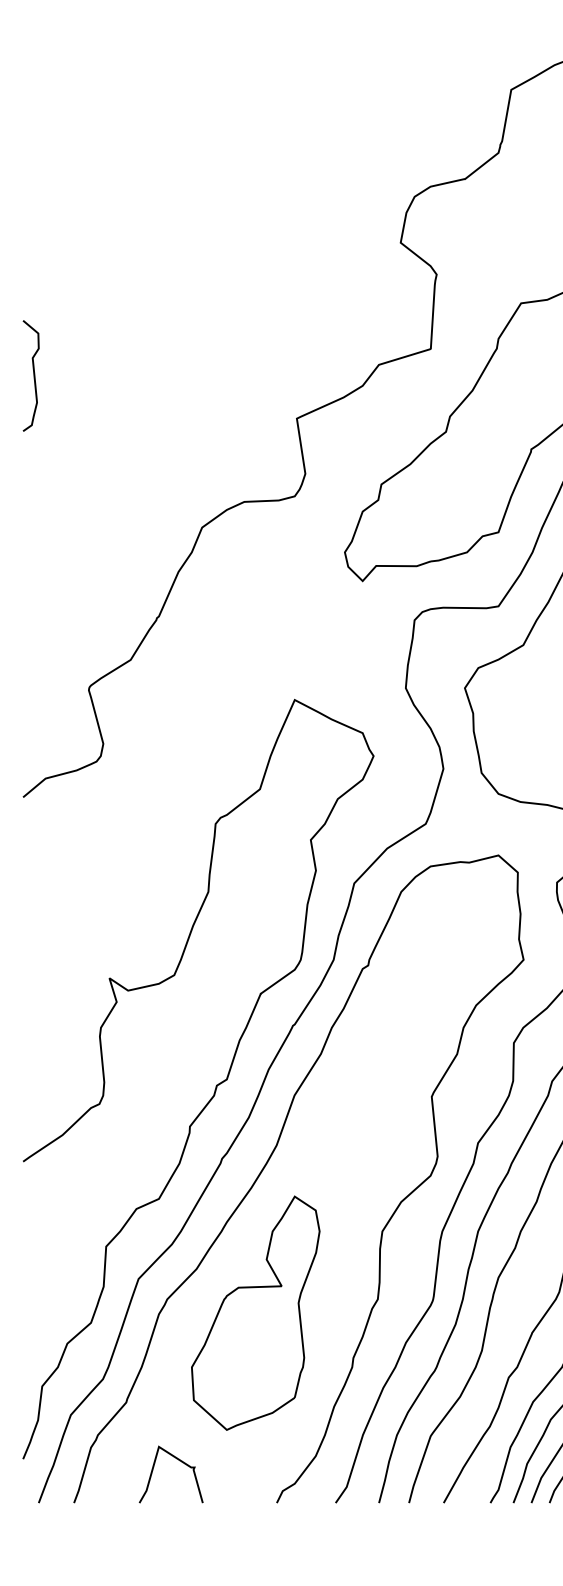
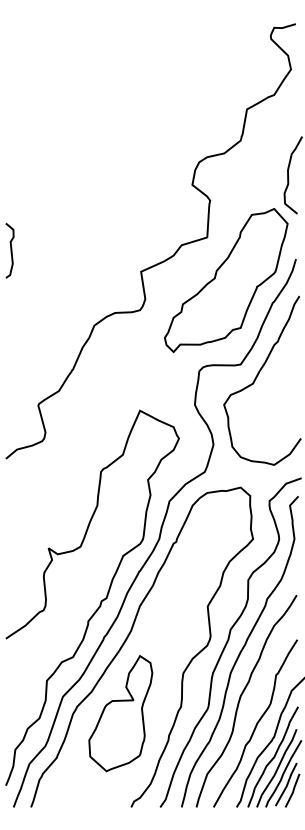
curve: (176, 1460) -> (81, 786), removed

